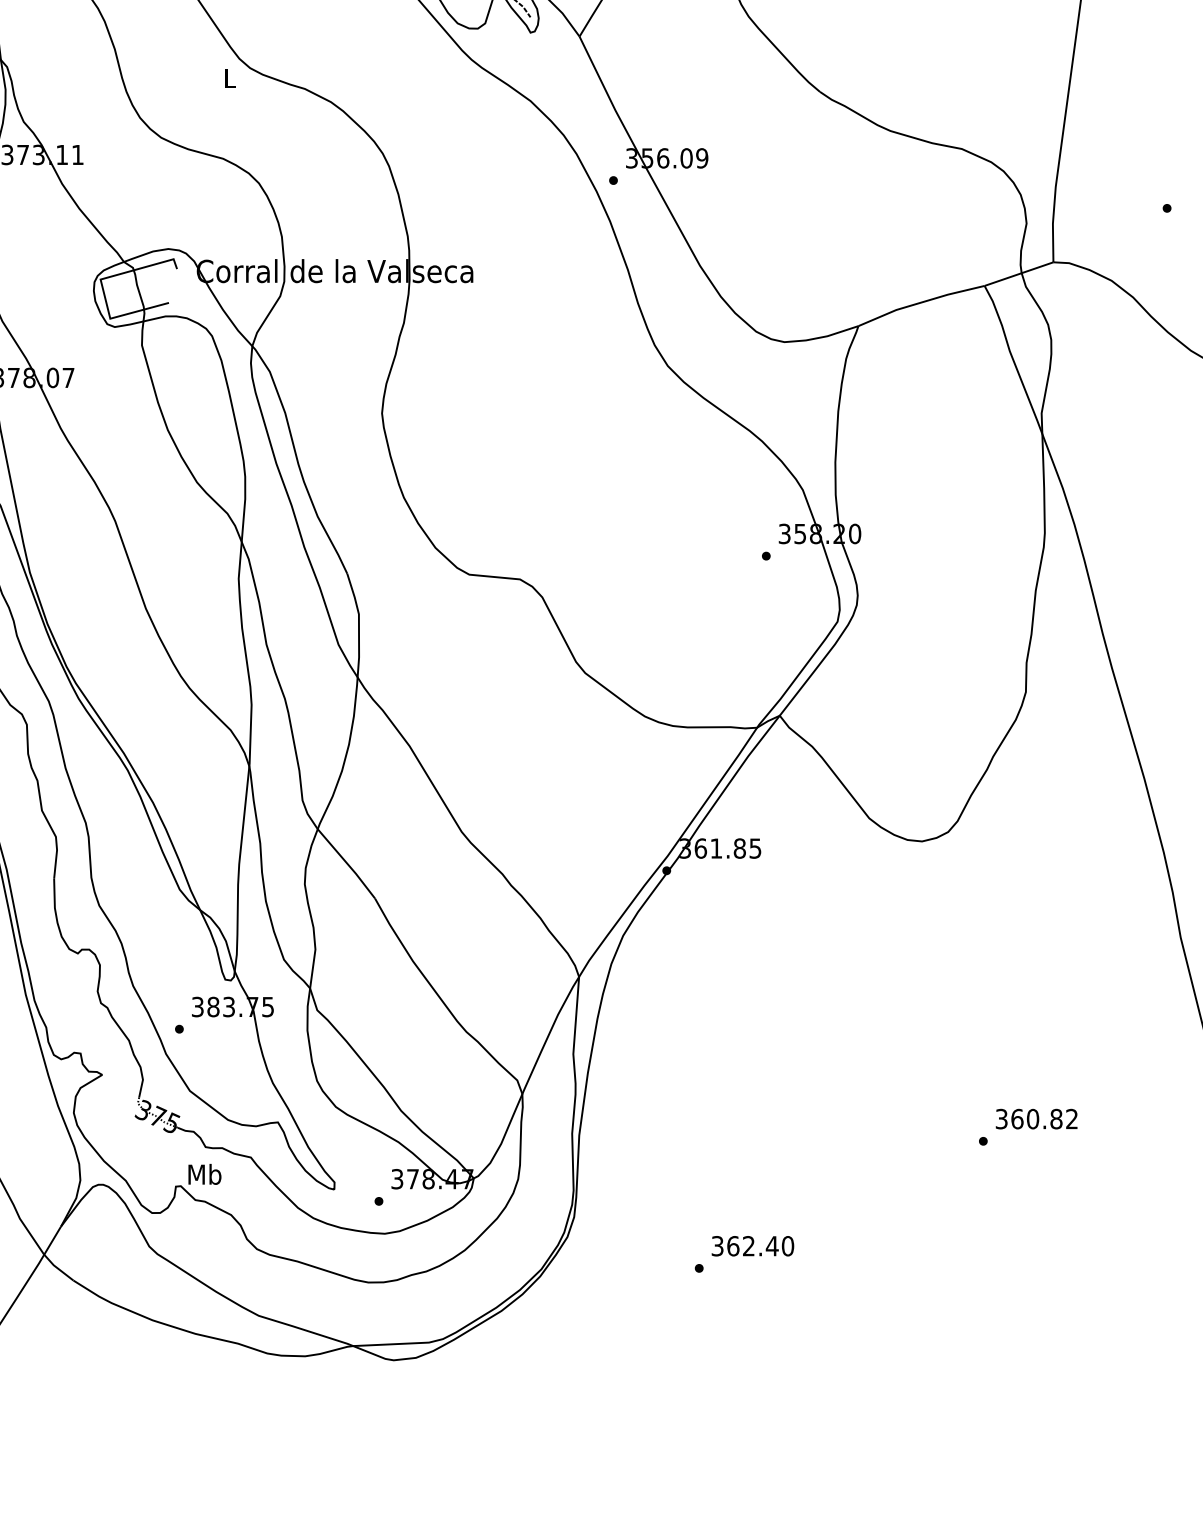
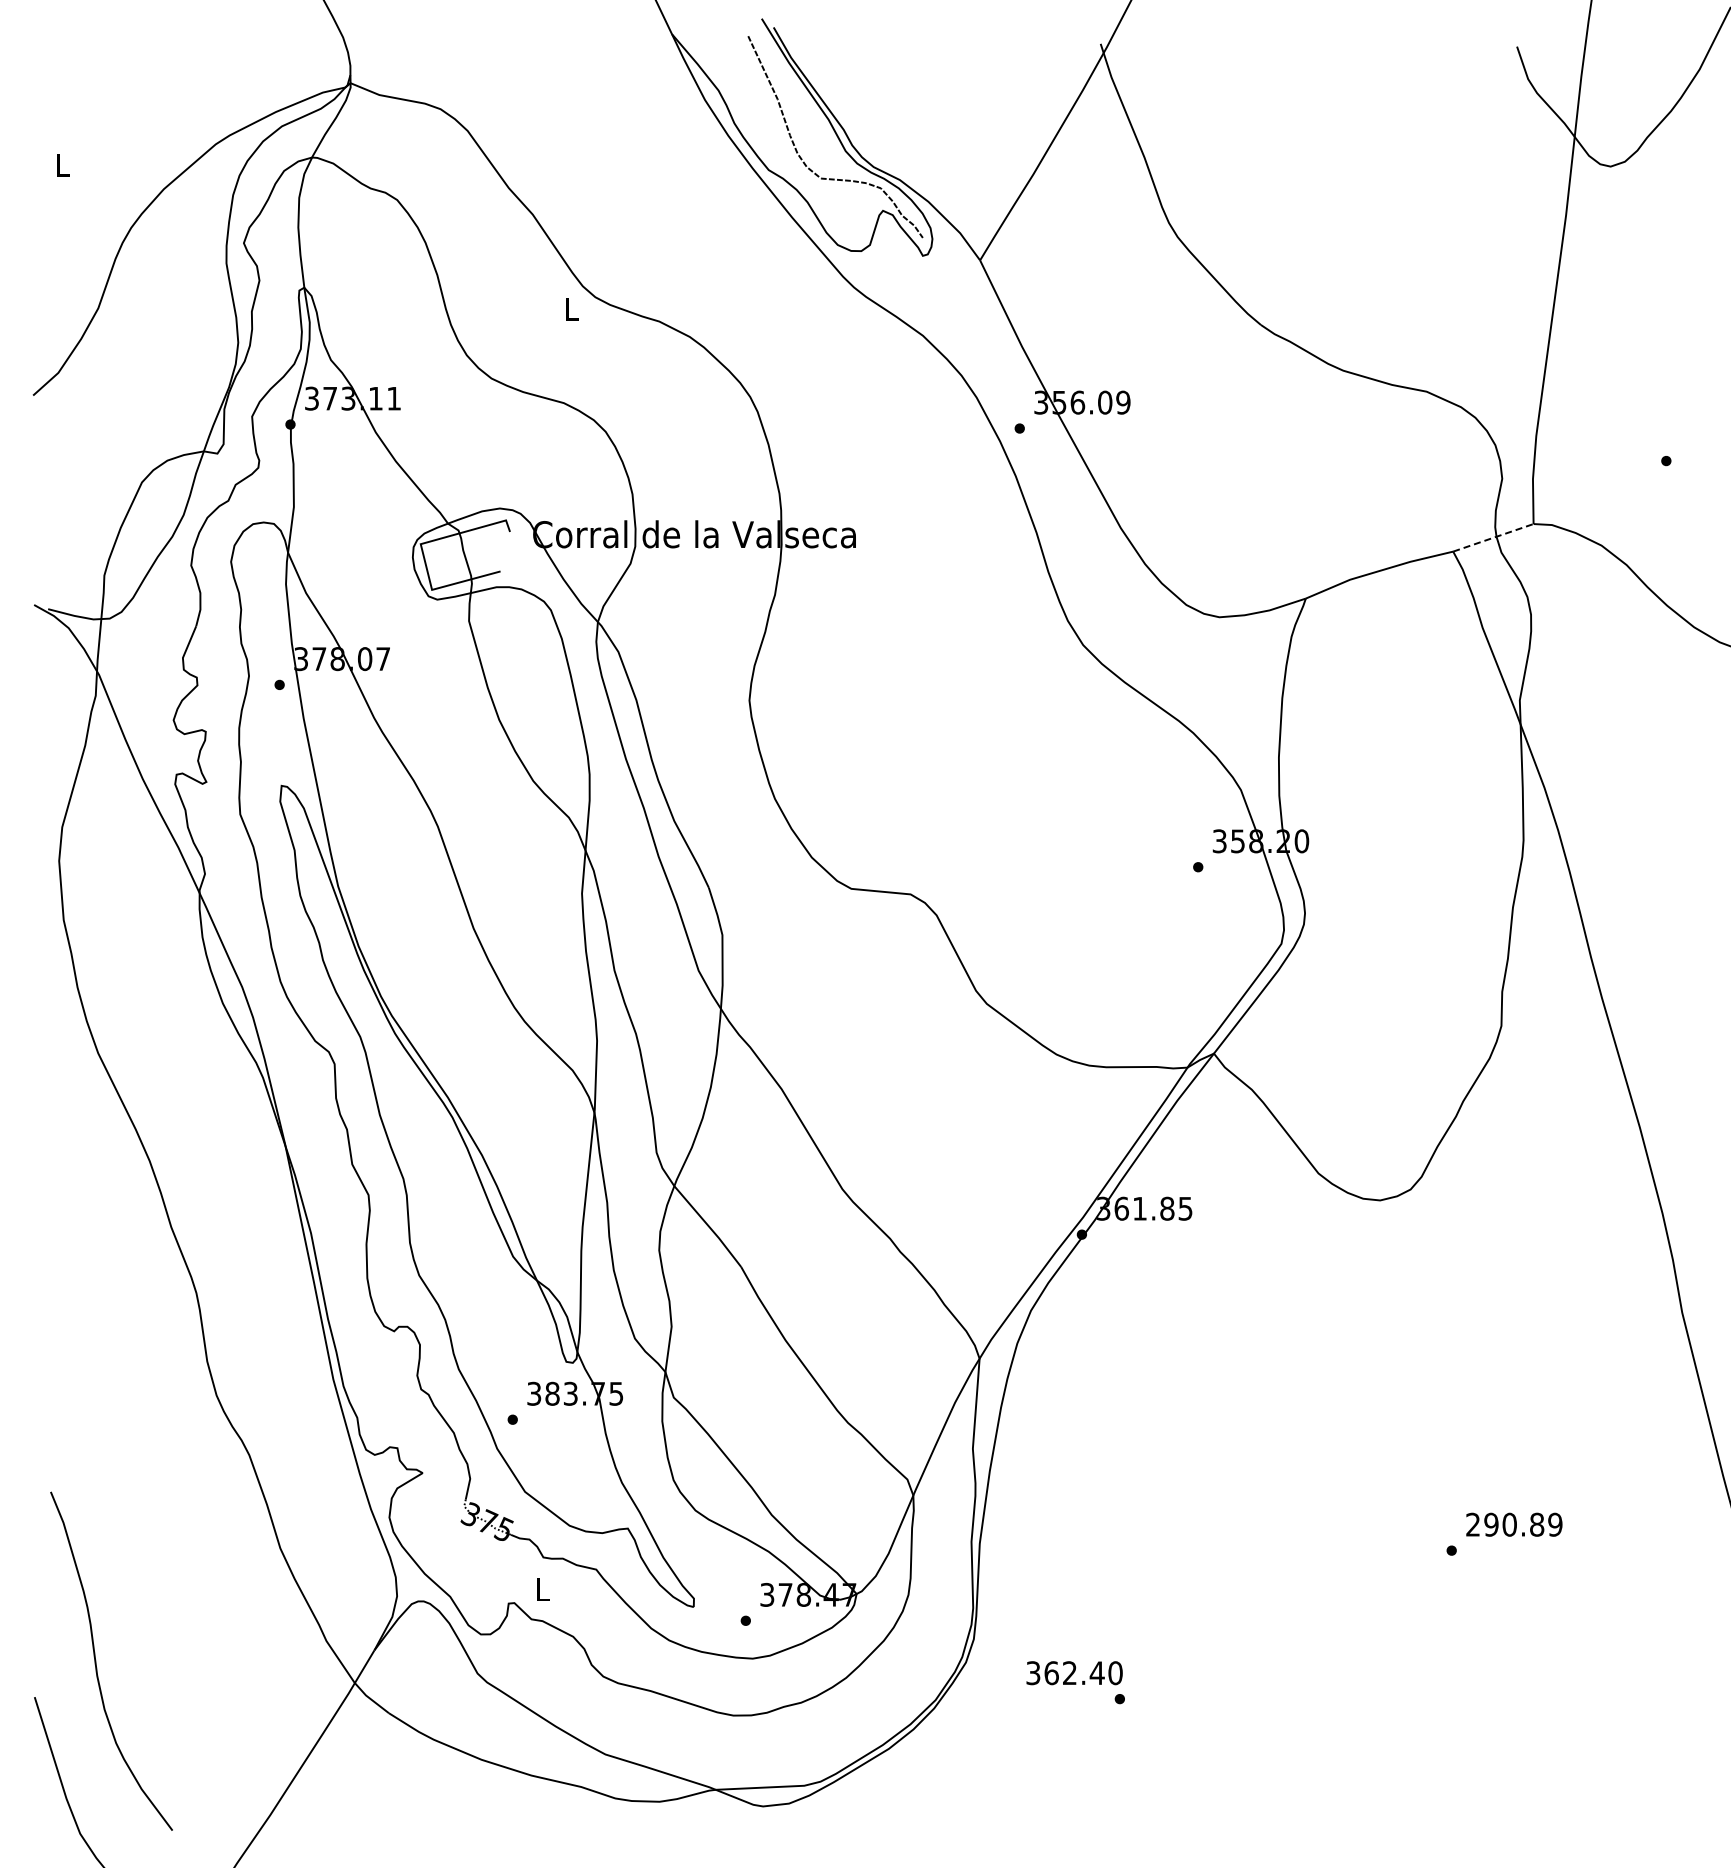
line: (1019, 273) -> (1493, 537), solid -> dashed
text: (1037, 1118) -> (1514, 1524), 360.82 -> 290.89
text: (204, 1174) -> (542, 1589), Mb -> L
text: (752, 1246) -> (1074, 1673), moved

